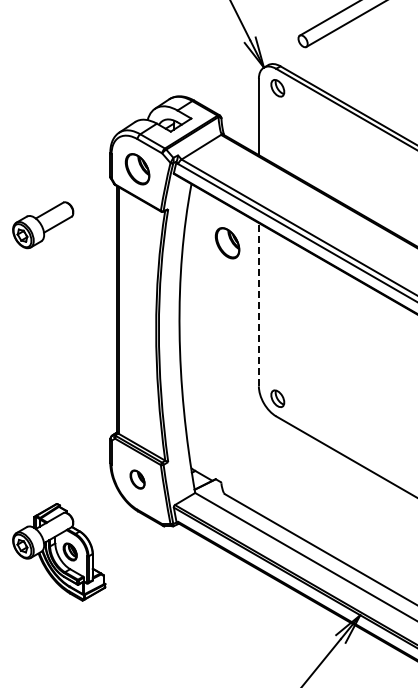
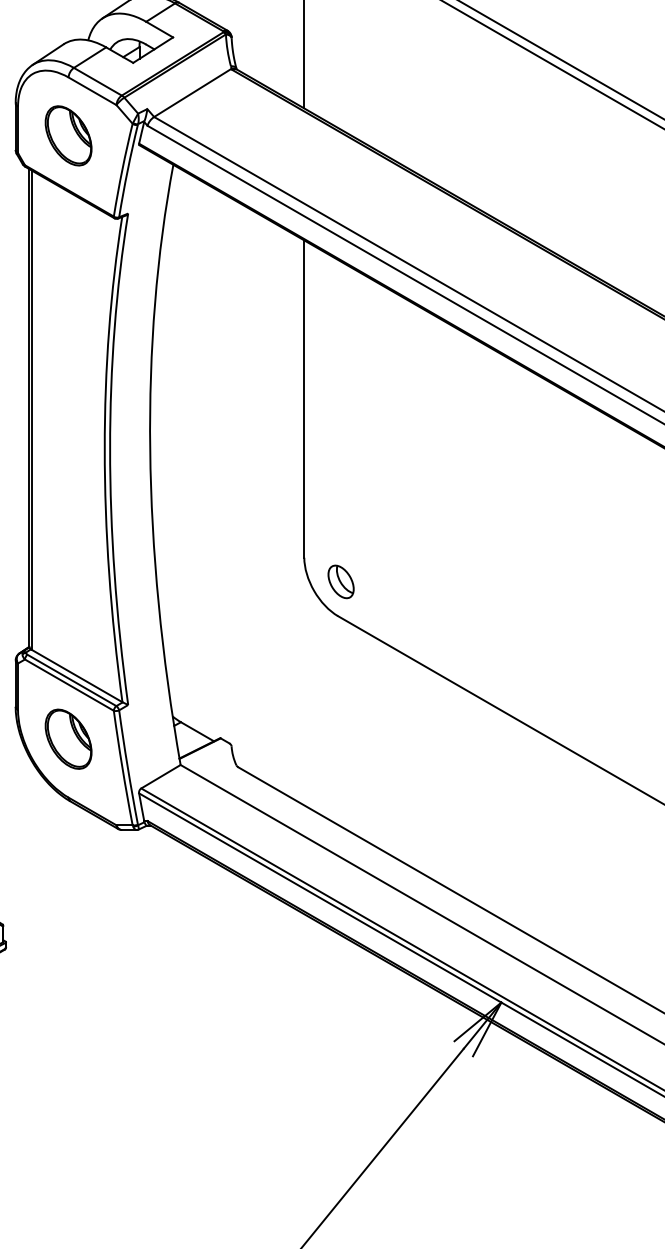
part: (227, 243) -> (243, 280), removed
line: (258, 304) -> (303, 398), dashed -> solid
part: (137, 479) -> (68, 738), size x1.67

